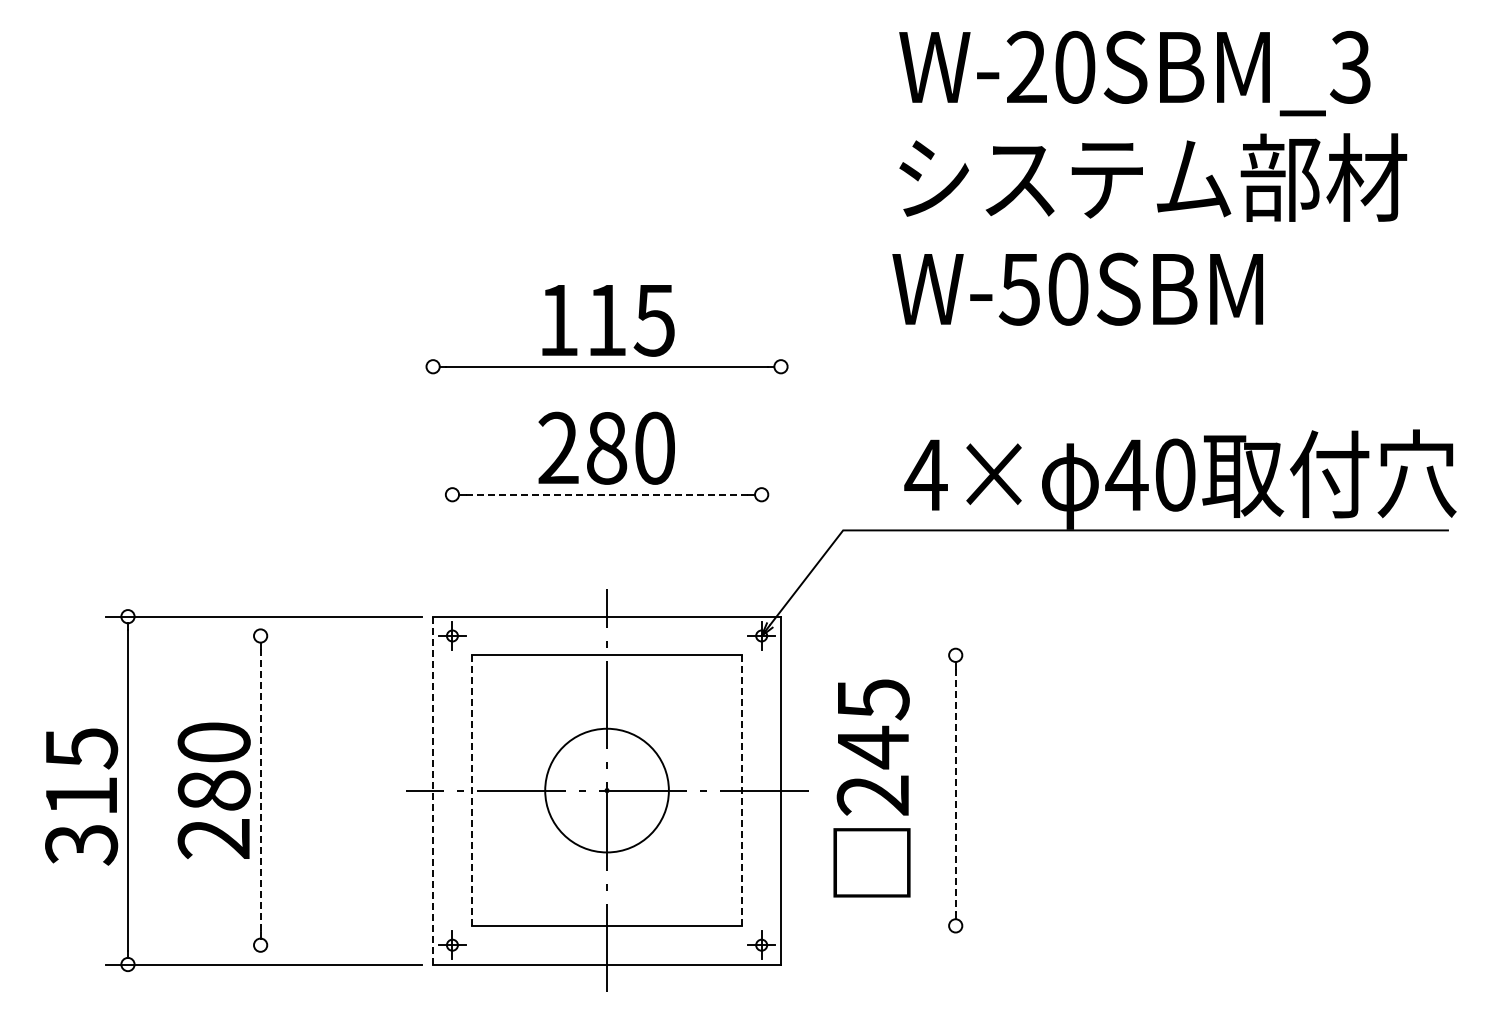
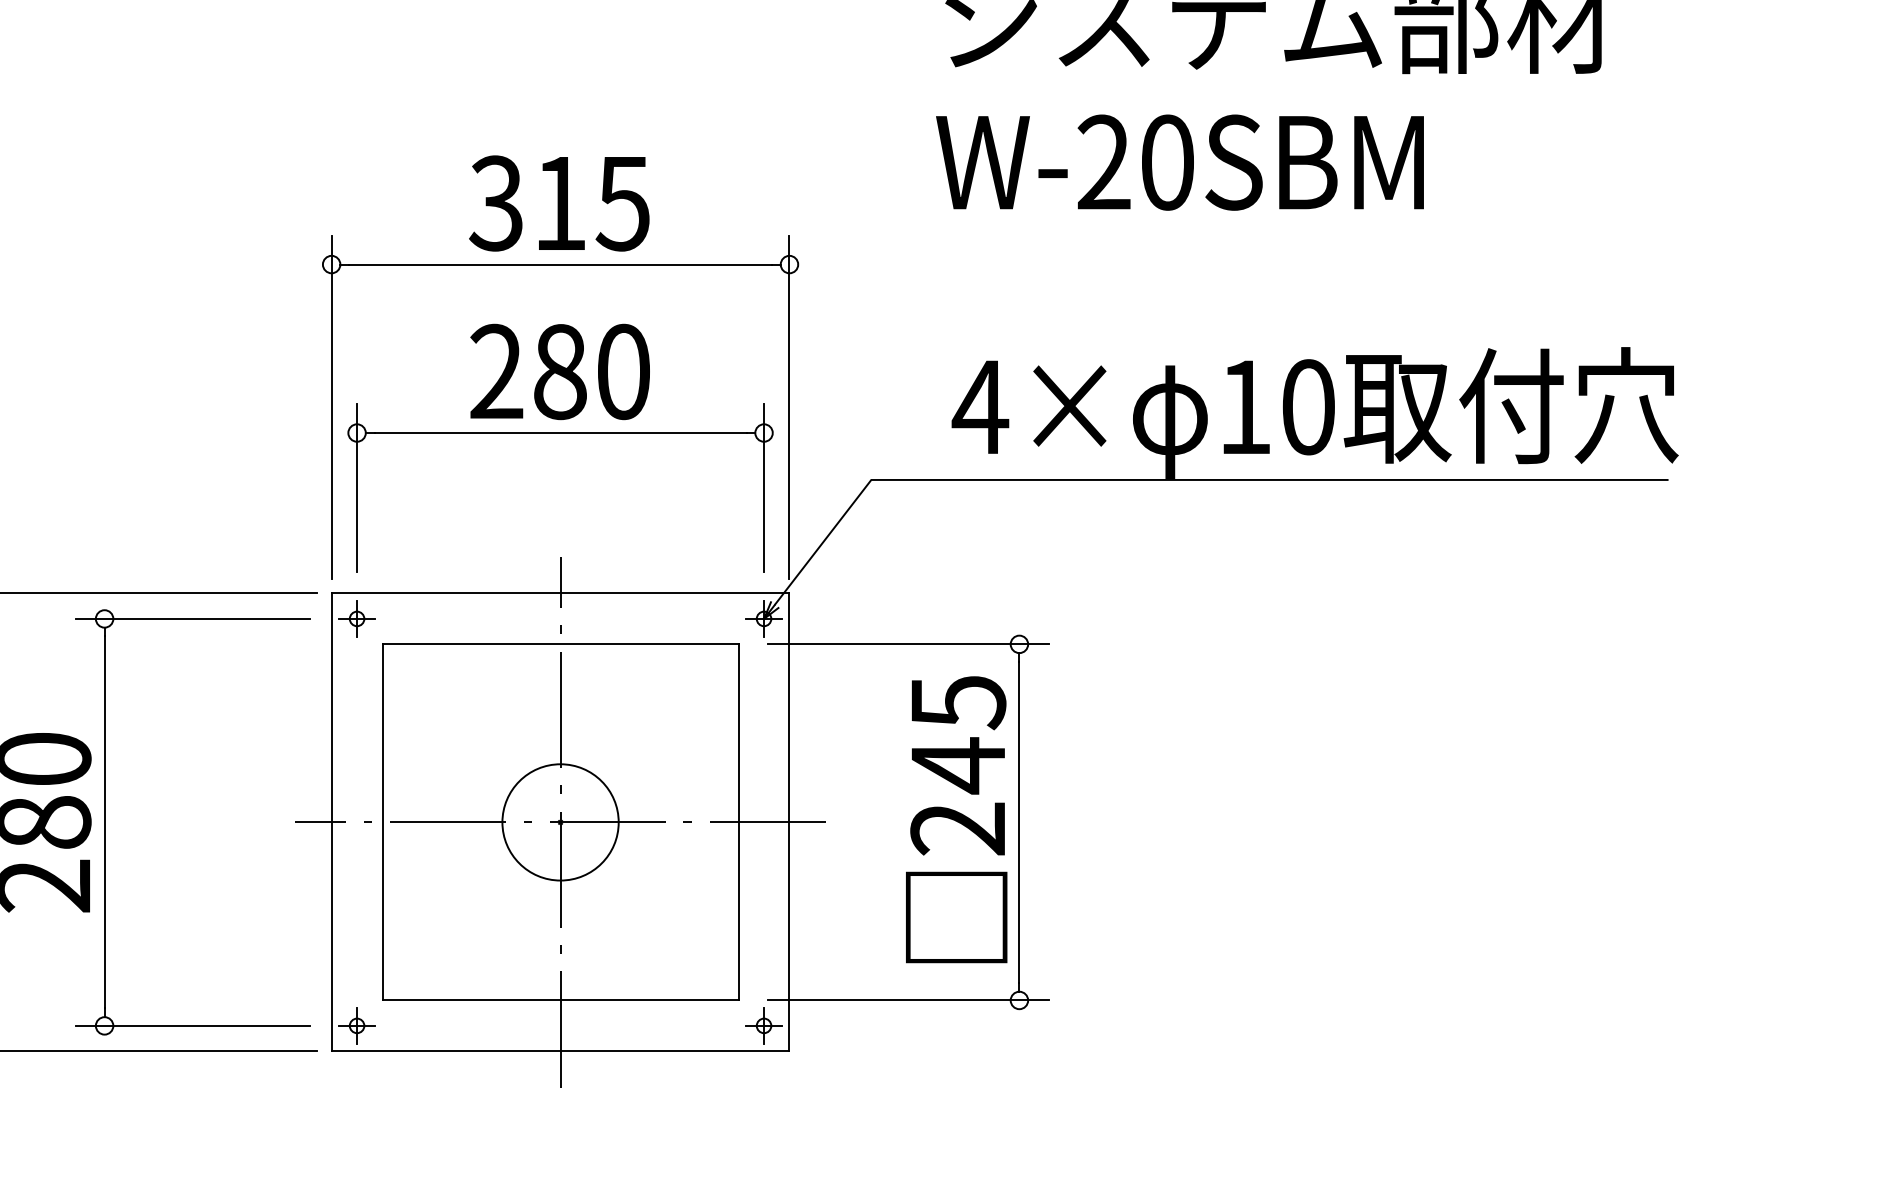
text: (1019, 288) -> (1103, 161), W-50SBM -> W-20SBM
text: (557, 319) -> (495, 202), 115 -> 315
line: (433, 474) -> (332, 406), added
line: (781, 474) -> (790, 406), added
text: (1126, 474) -> (1244, 406), 40 -> 10
line: (607, 494) -> (561, 432), dashed -> solid
line: (452, 536) -> (357, 487), added
line: (761, 536) -> (763, 487), added
line: (327, 635) -> (192, 618), added
line: (870, 655) -> (907, 644), added
text: (871, 788) -> (955, 819), moved
line: (433, 790) -> (332, 822), dashed -> solid
circle: (606, 790) -> (559, 822), size x0.71
line: (742, 790) -> (738, 822), dashed -> solid
line: (260, 791) -> (104, 823), dashed -> solid
line: (471, 791) -> (382, 823), dashed -> solid
line: (955, 791) -> (1019, 823), dashed -> solid
line: (870, 925) -> (907, 999), added
line: (327, 945) -> (192, 1026), added

